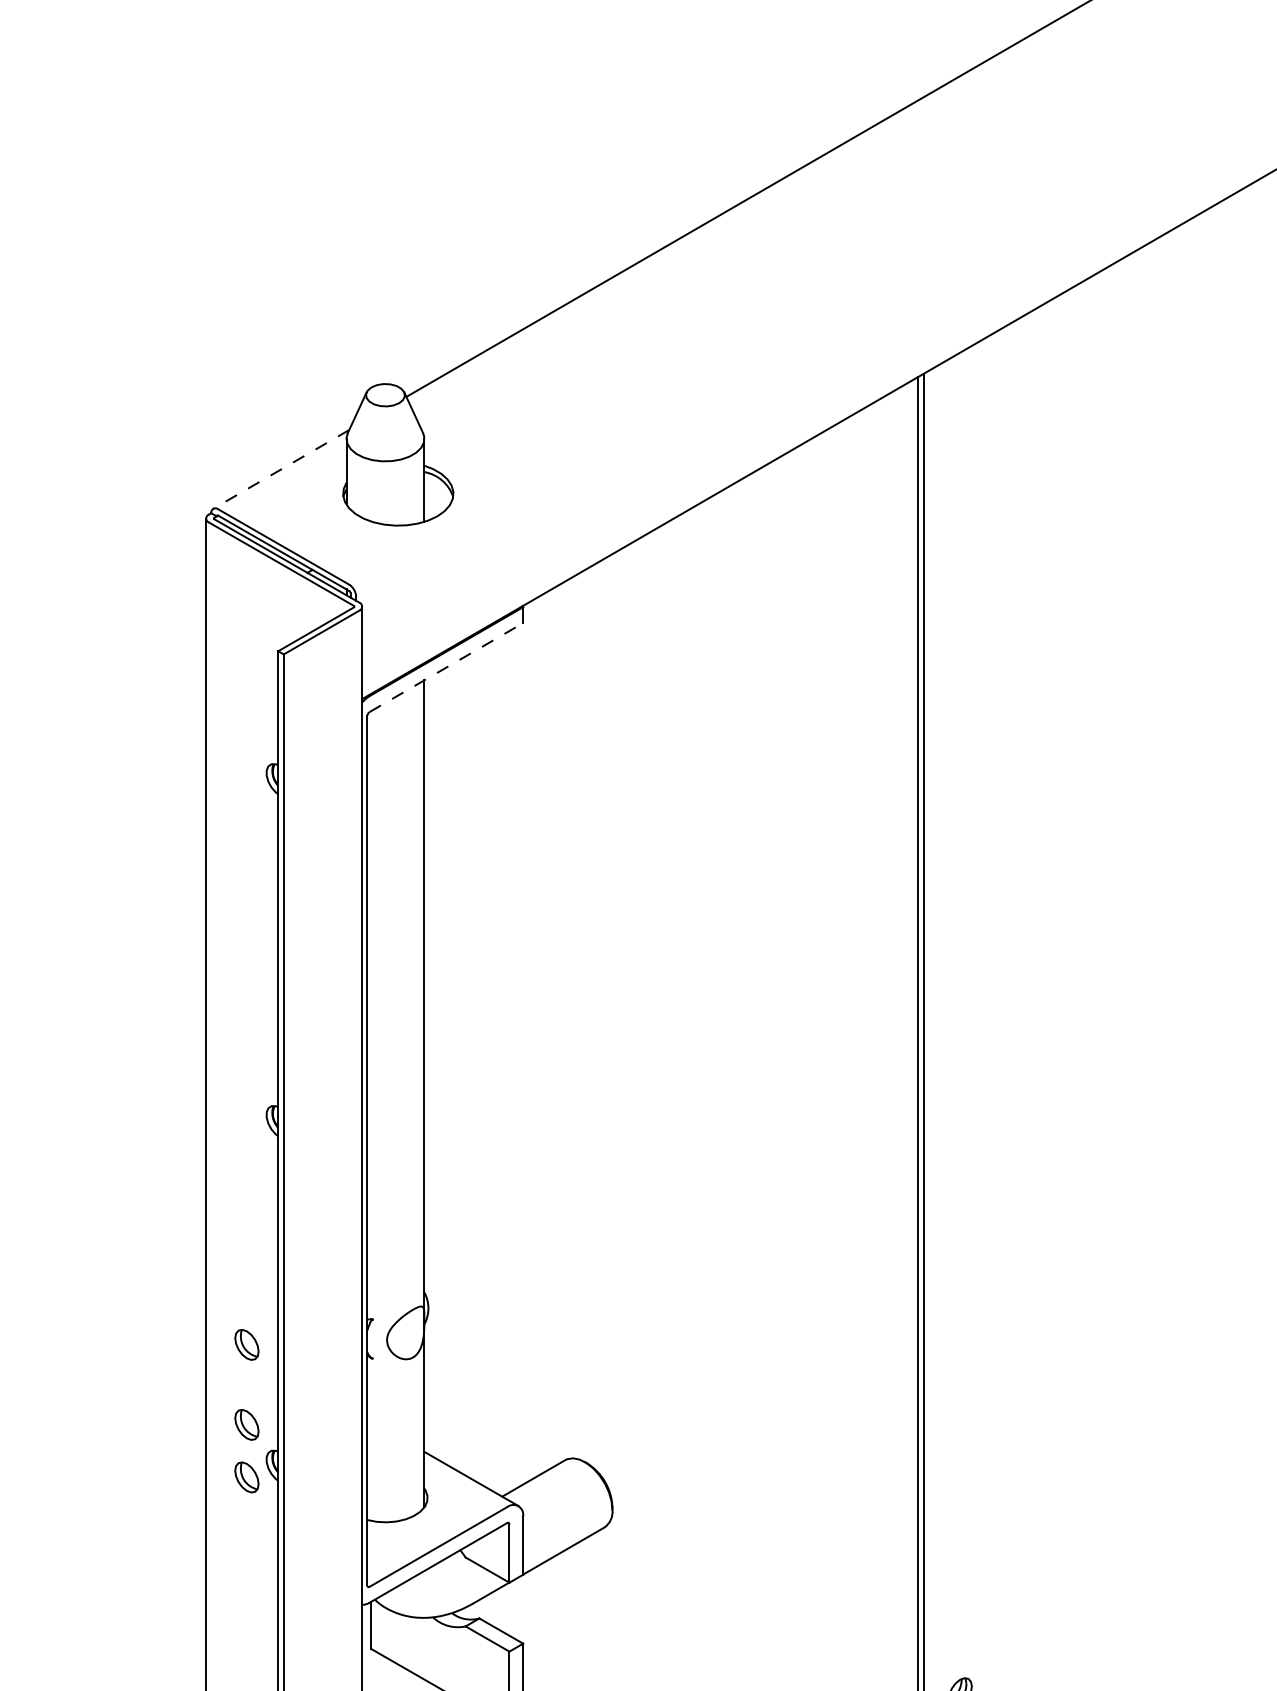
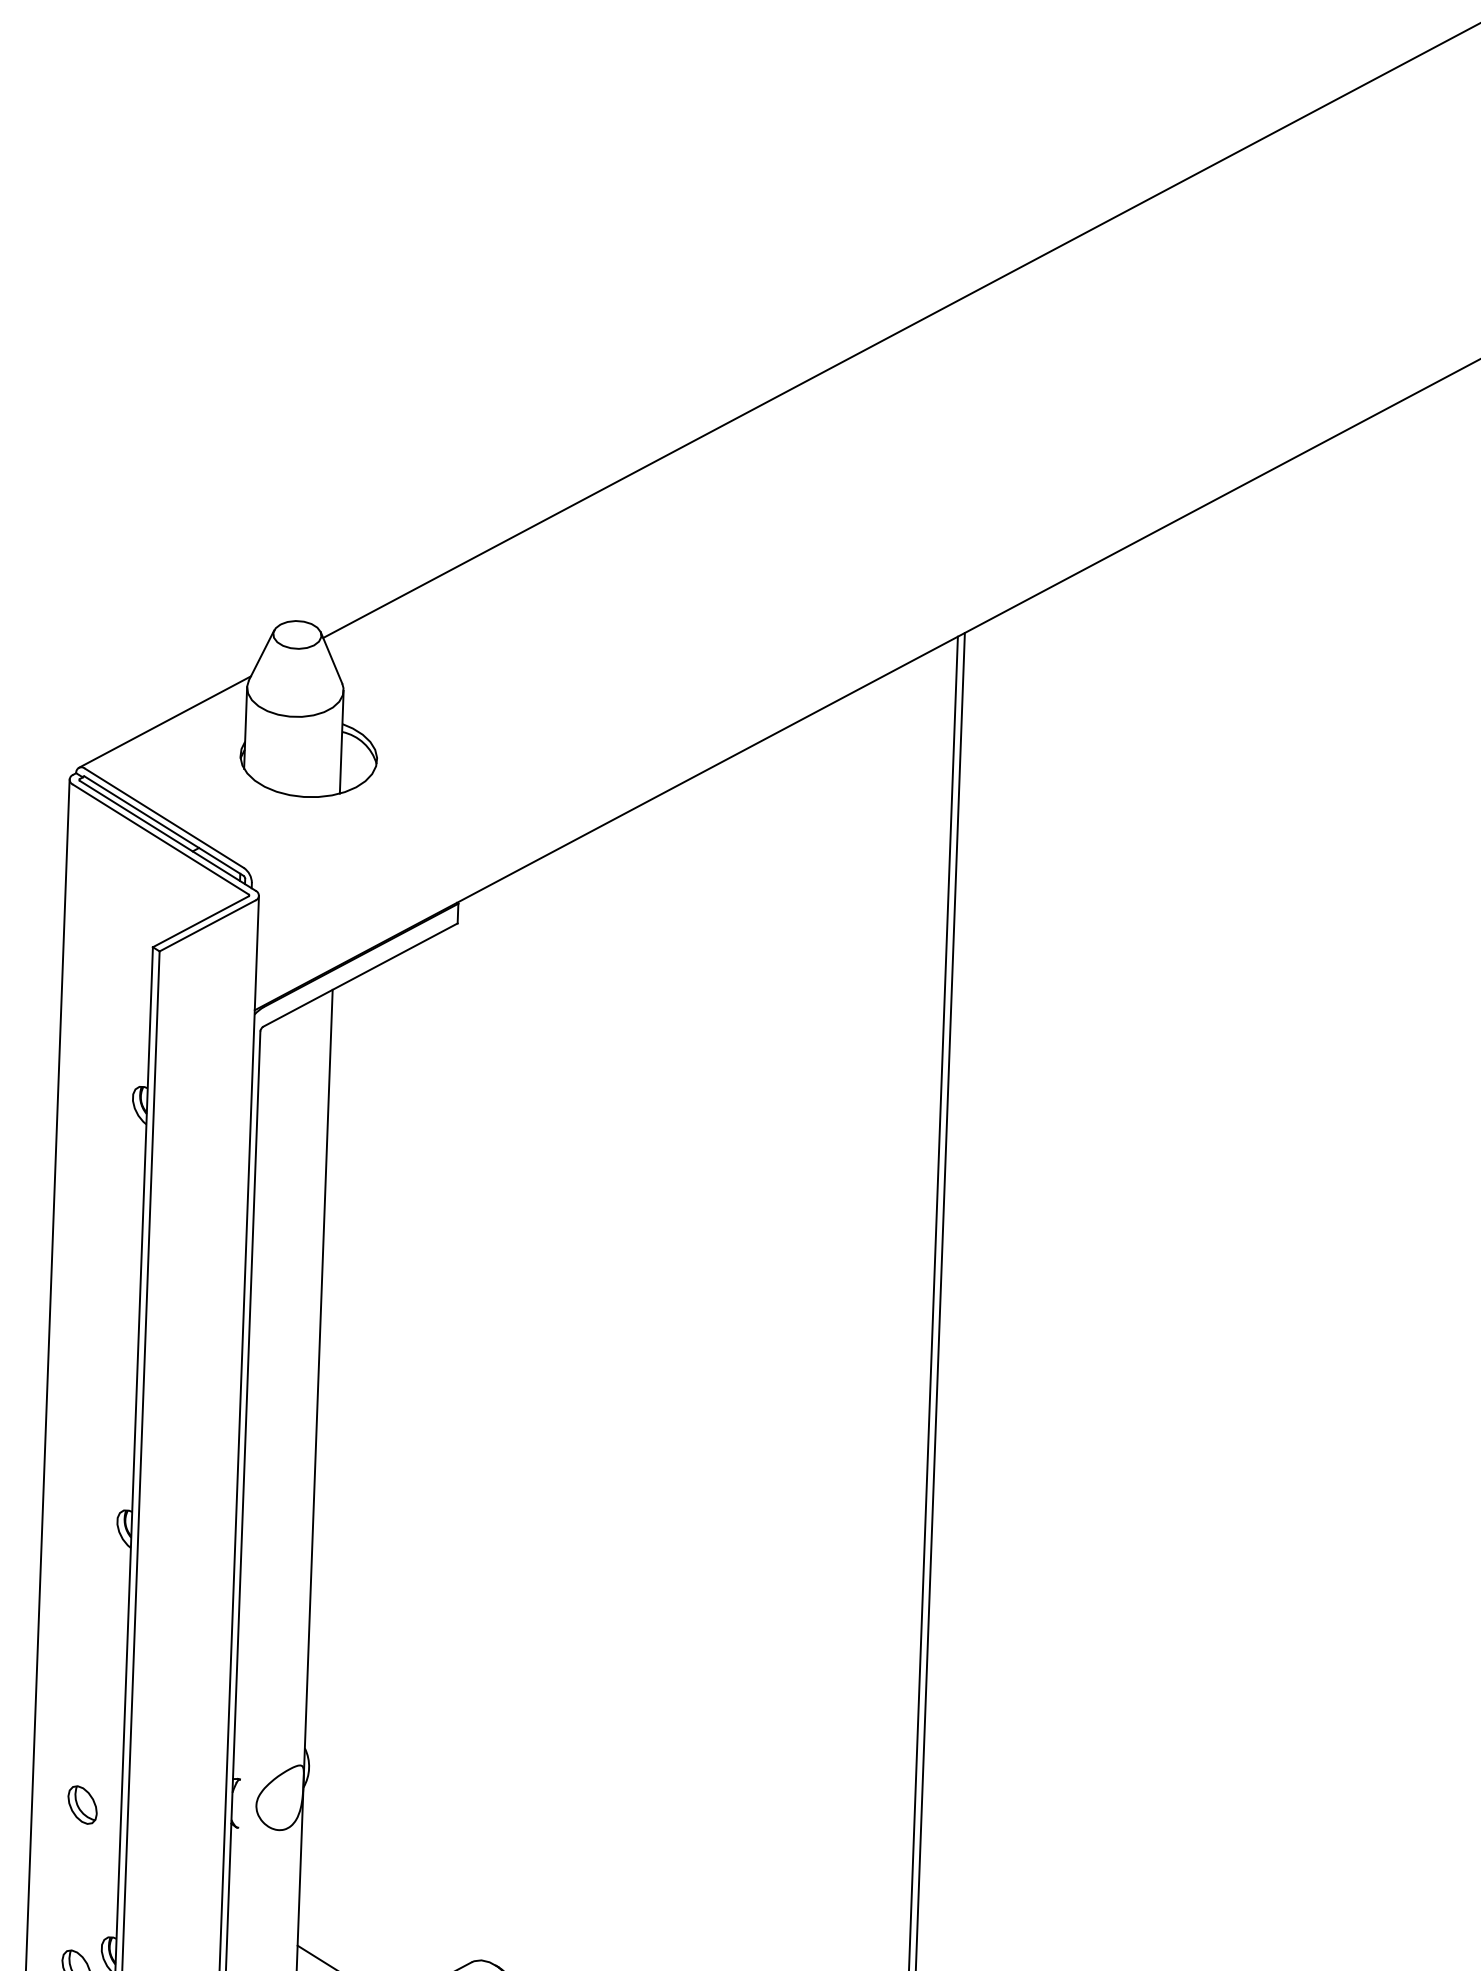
line: (281, 469) -> (165, 722), dashed -> solid
line: (446, 667) -> (360, 974), dashed -> solid
part: (246, 1424) -> (78, 1903), removed

